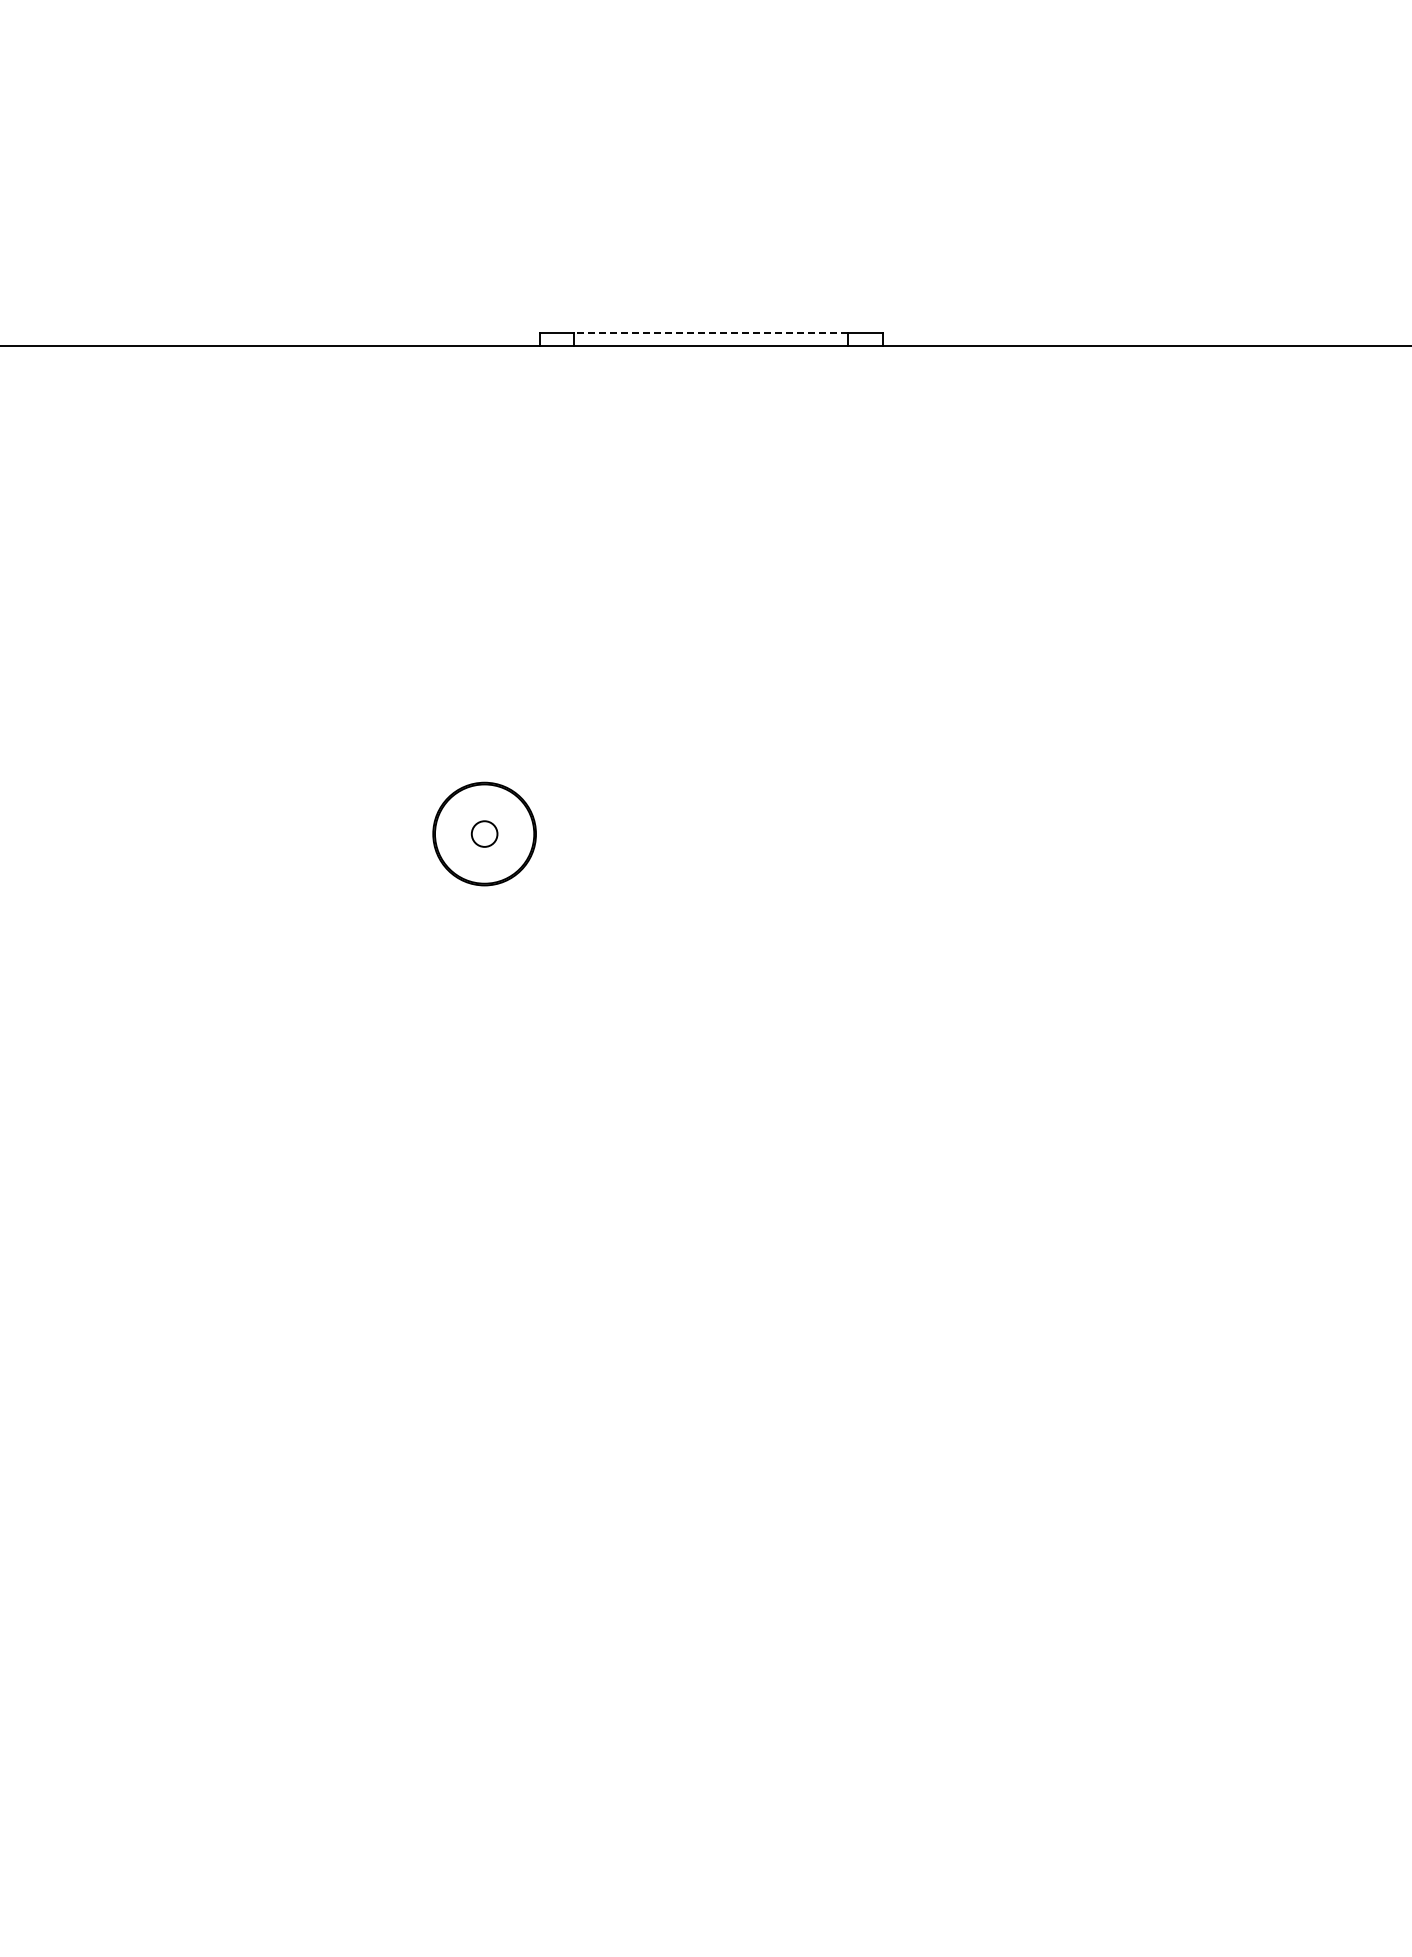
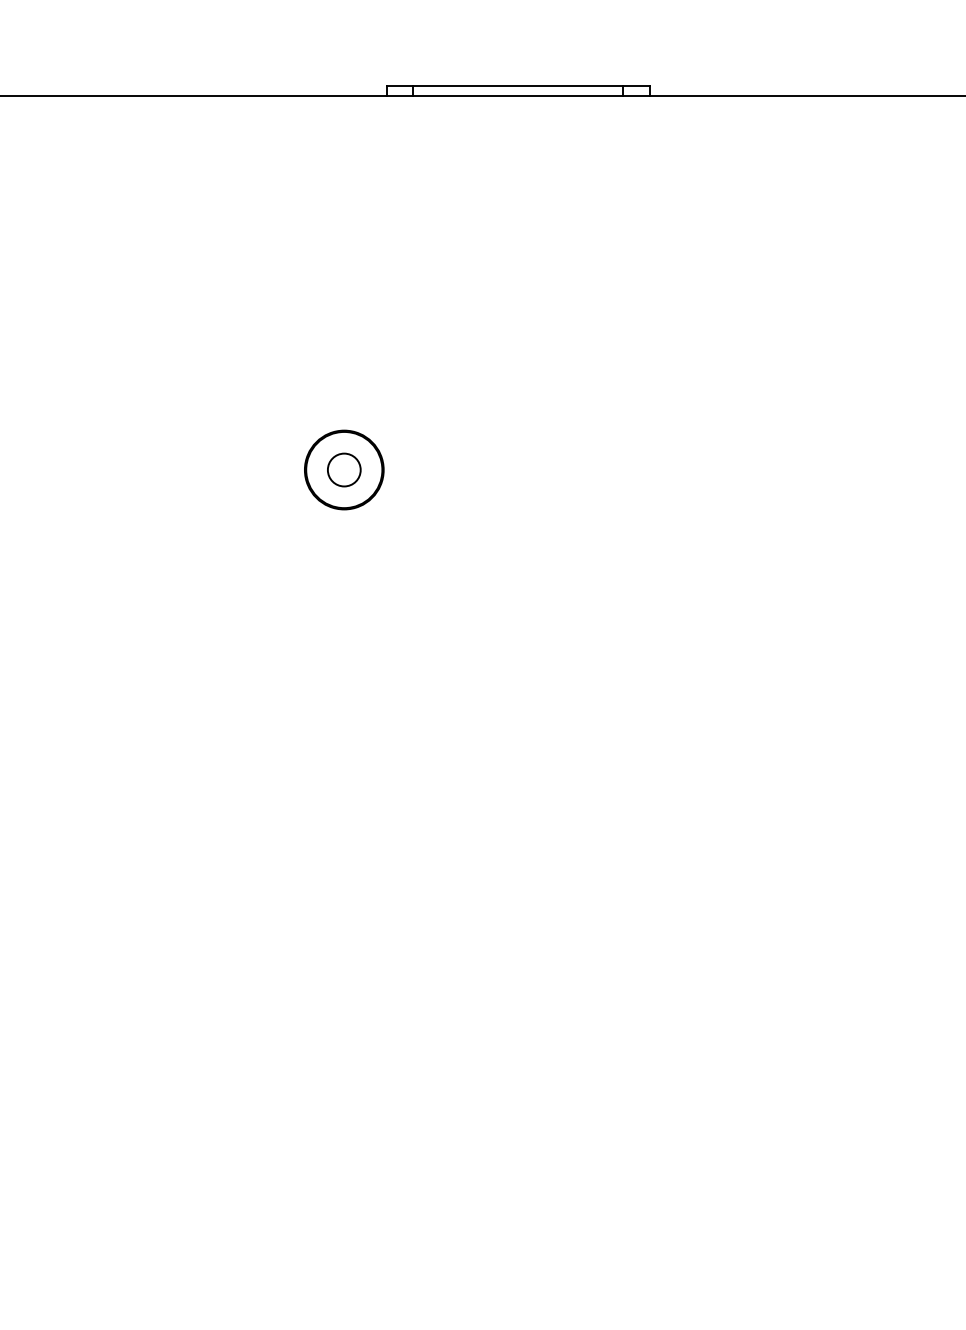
line: (711, 333) -> (518, 85), dashed -> solid
circle: (484, 833) -> (344, 469), size x1.67

